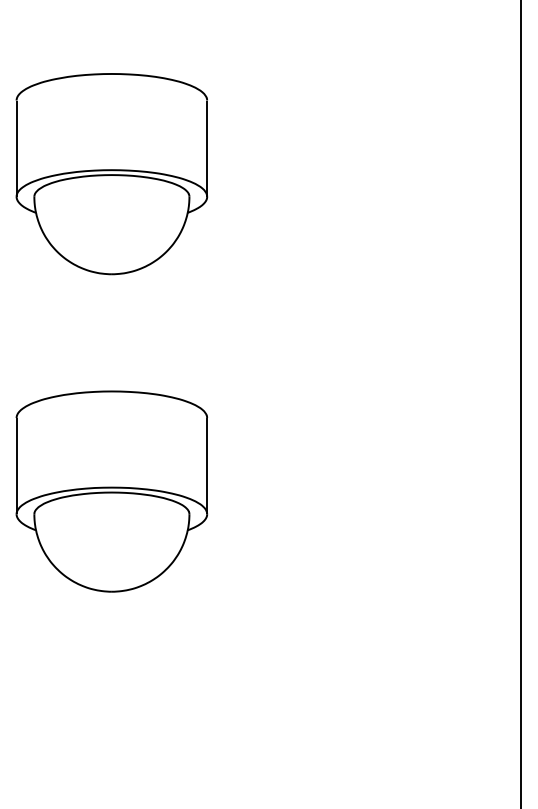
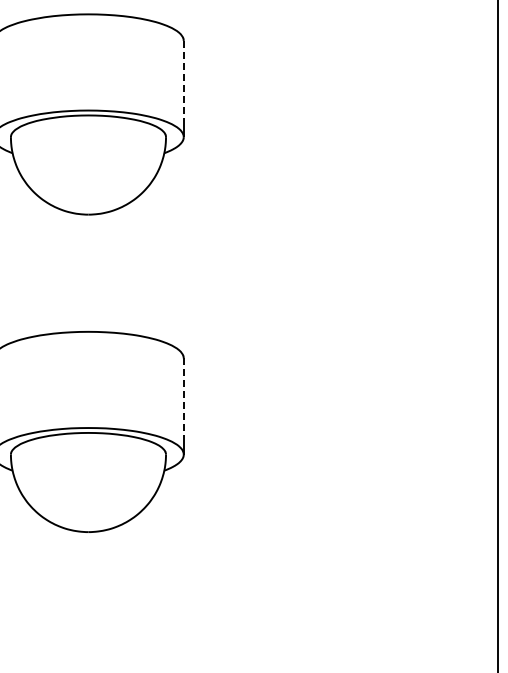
line: (207, 142) -> (184, 82), solid -> dashed
line: (207, 459) -> (184, 399), solid -> dashed

